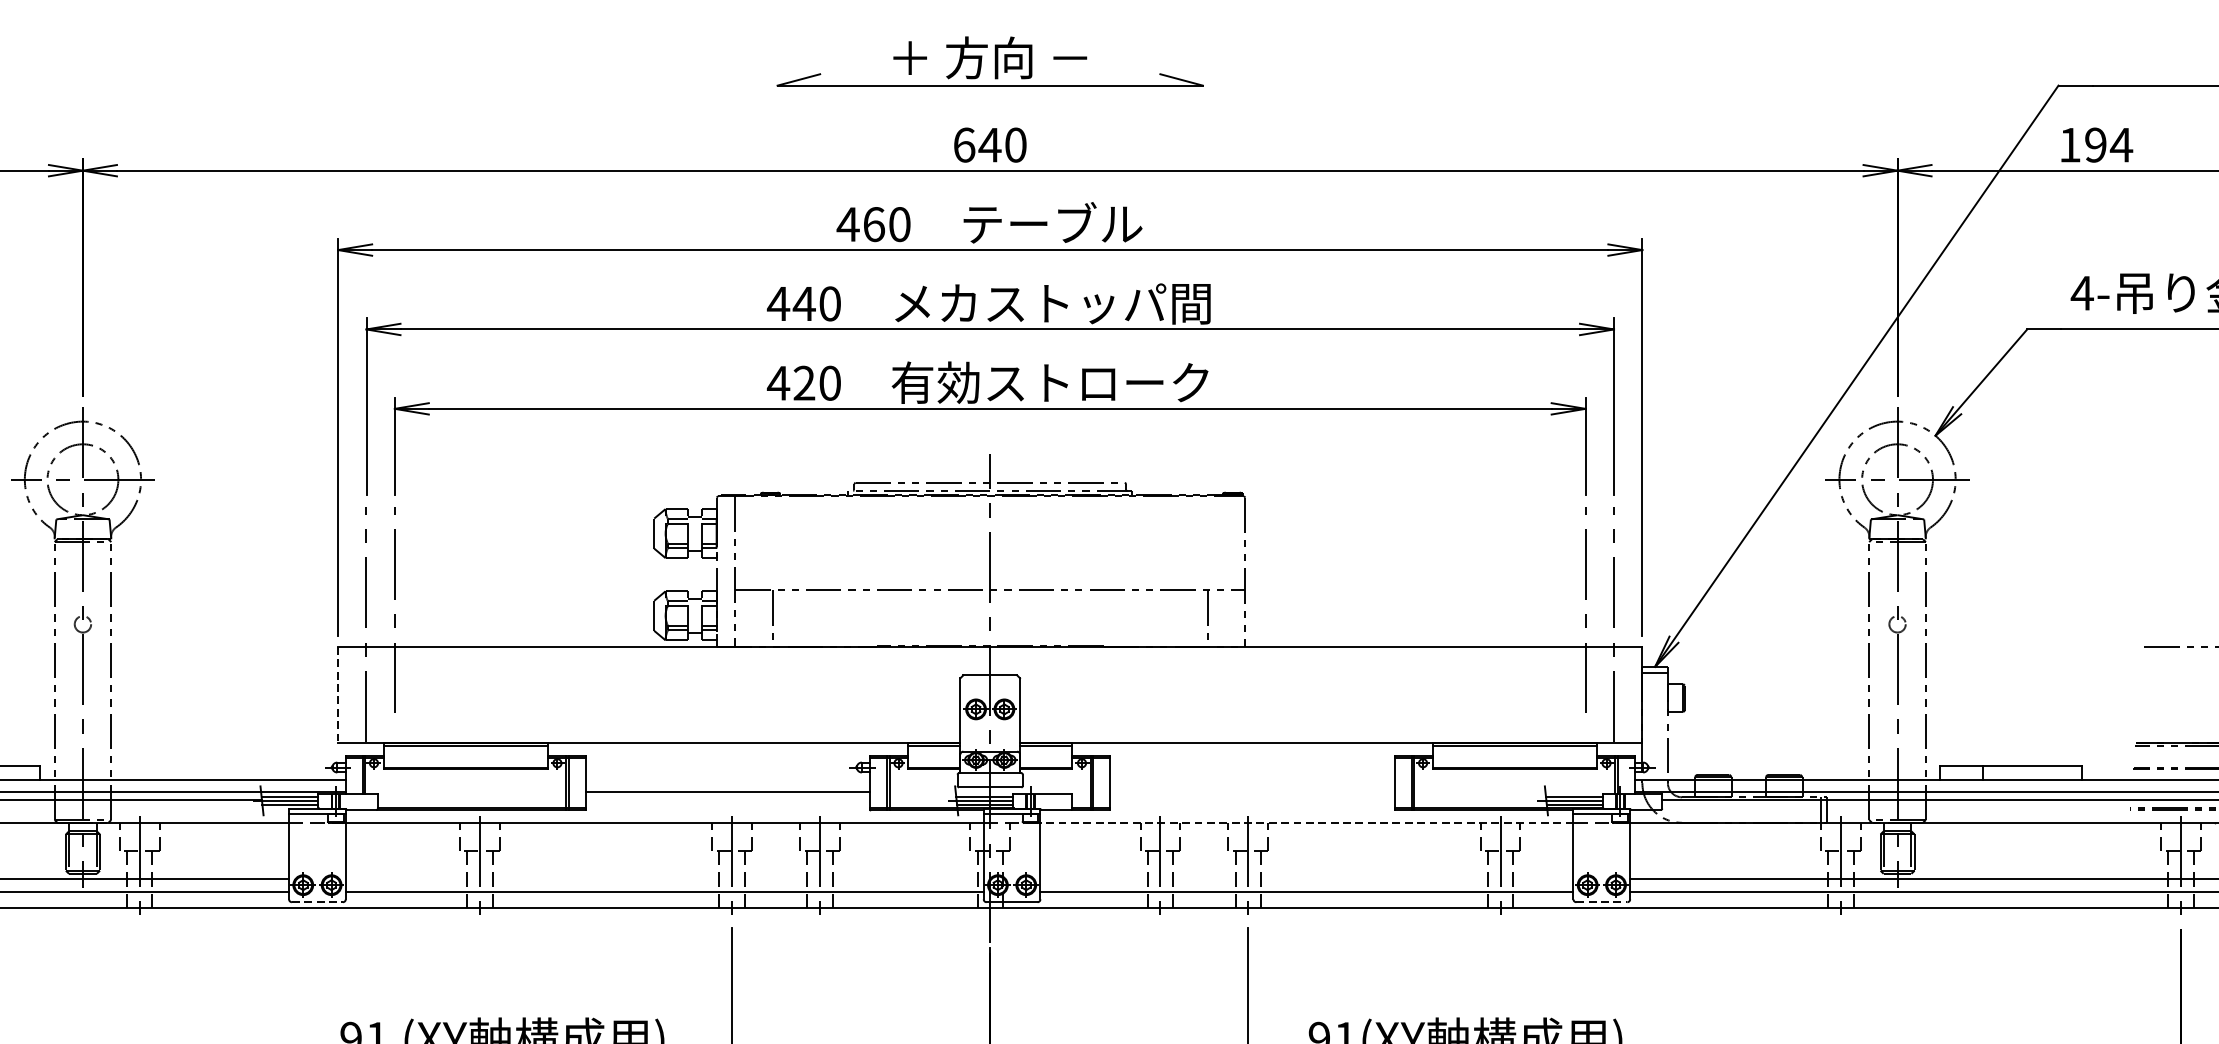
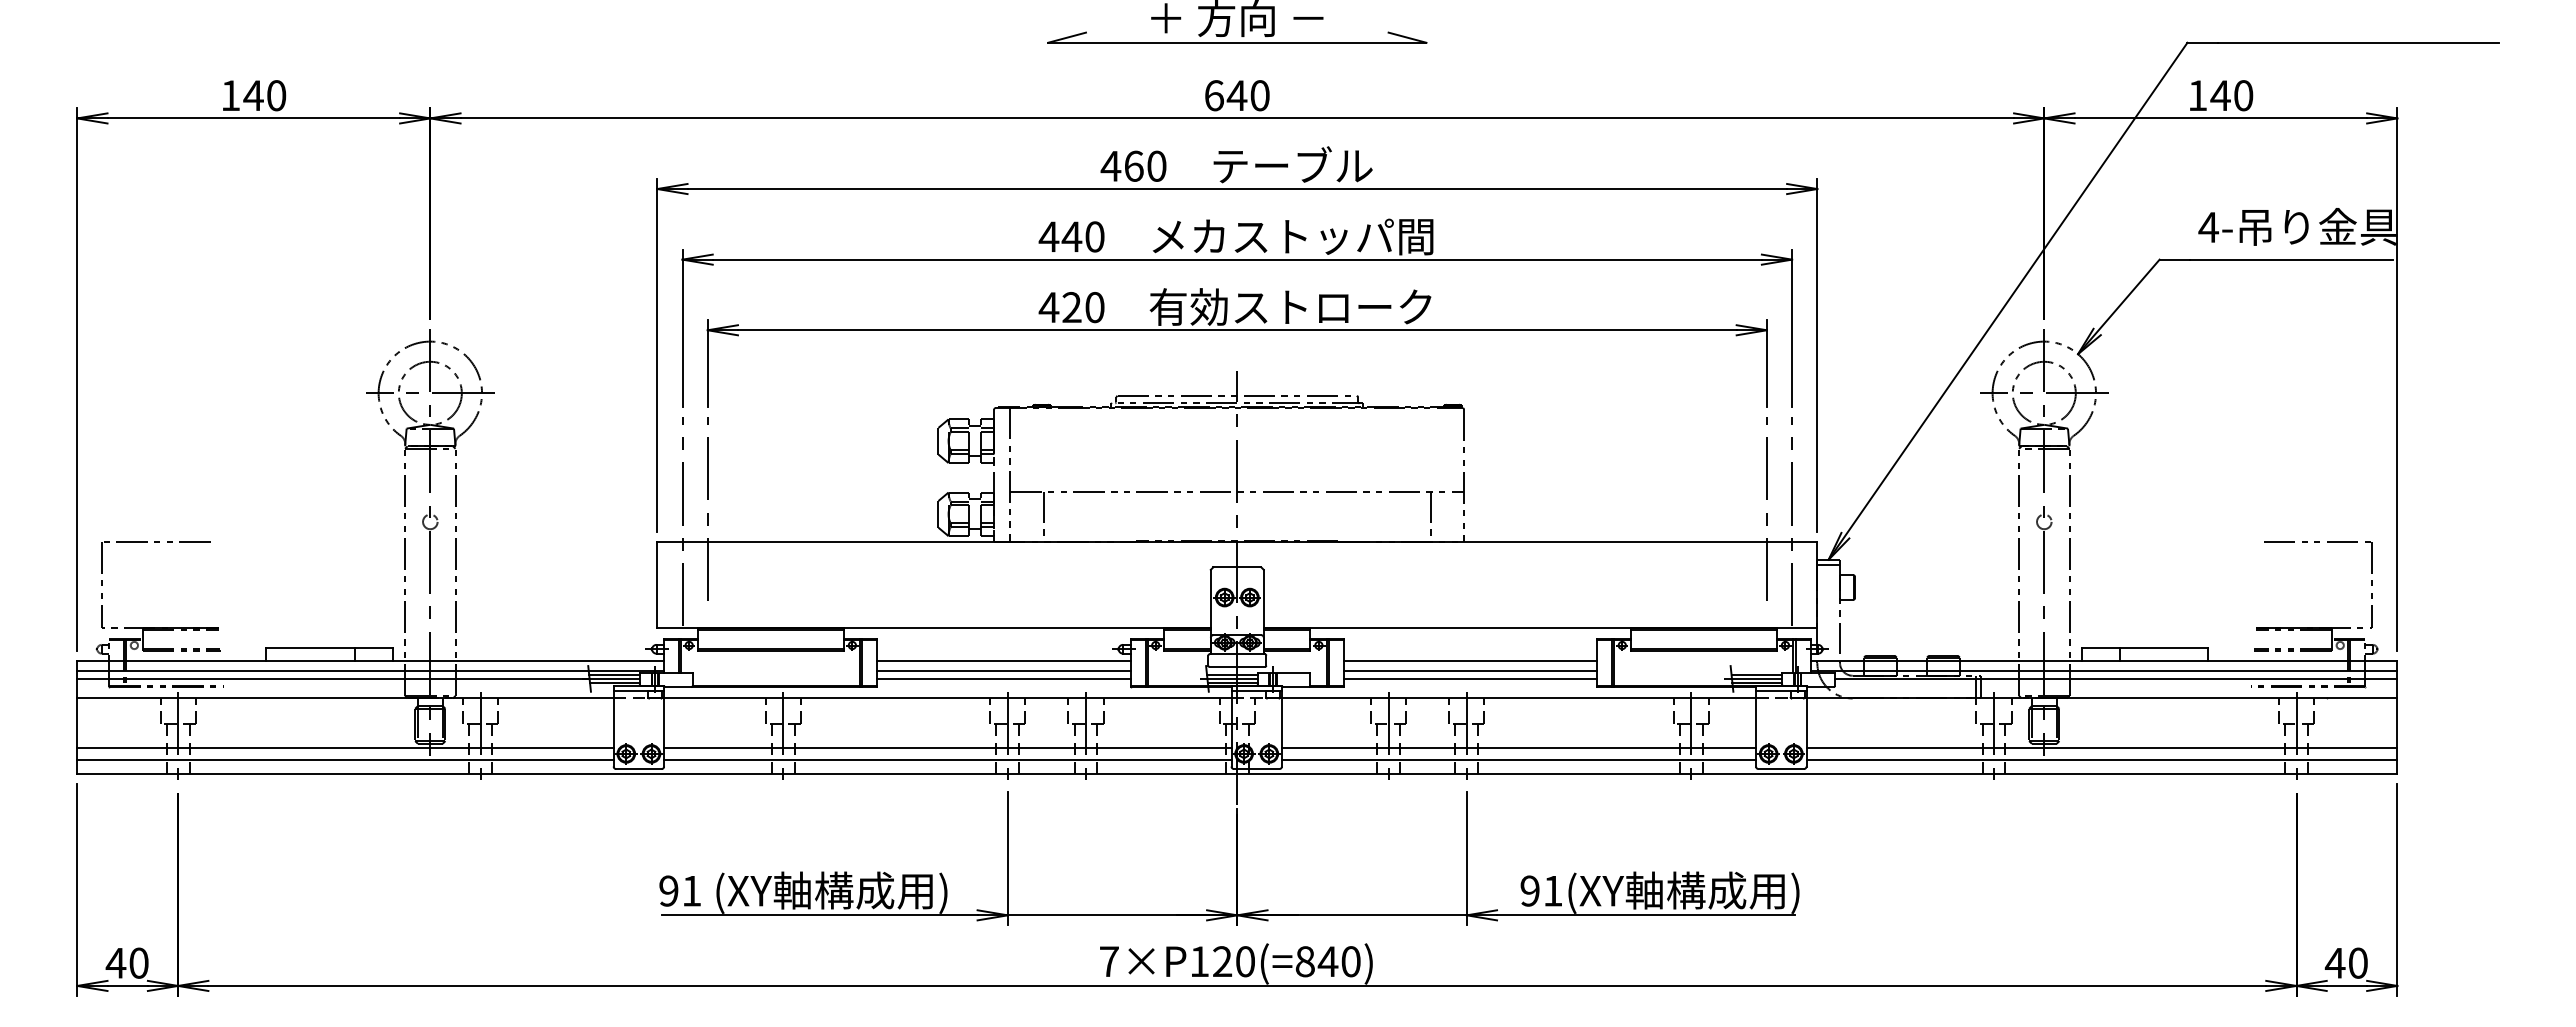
text: (2108, 144) -> (2231, 95), 194 -> 140
line: (338, 694) -> (657, 584), dashed -> solid
line: (727, 780) -> (1003, 660), added
line: (1252, 780) -> (1470, 660), added
line: (1252, 791) -> (1470, 670), added
line: (727, 800) -> (1003, 678), added
line: (1252, 800) -> (1470, 678), added
line: (1306, 822) -> (1518, 698), dashed -> solid
line: (664, 879) -> (947, 748), added
line: (1306, 879) -> (1518, 748), added
line: (317, 902) -> (638, 769), dashed -> solid
line: (1602, 902) -> (1781, 769), dashed -> solid

